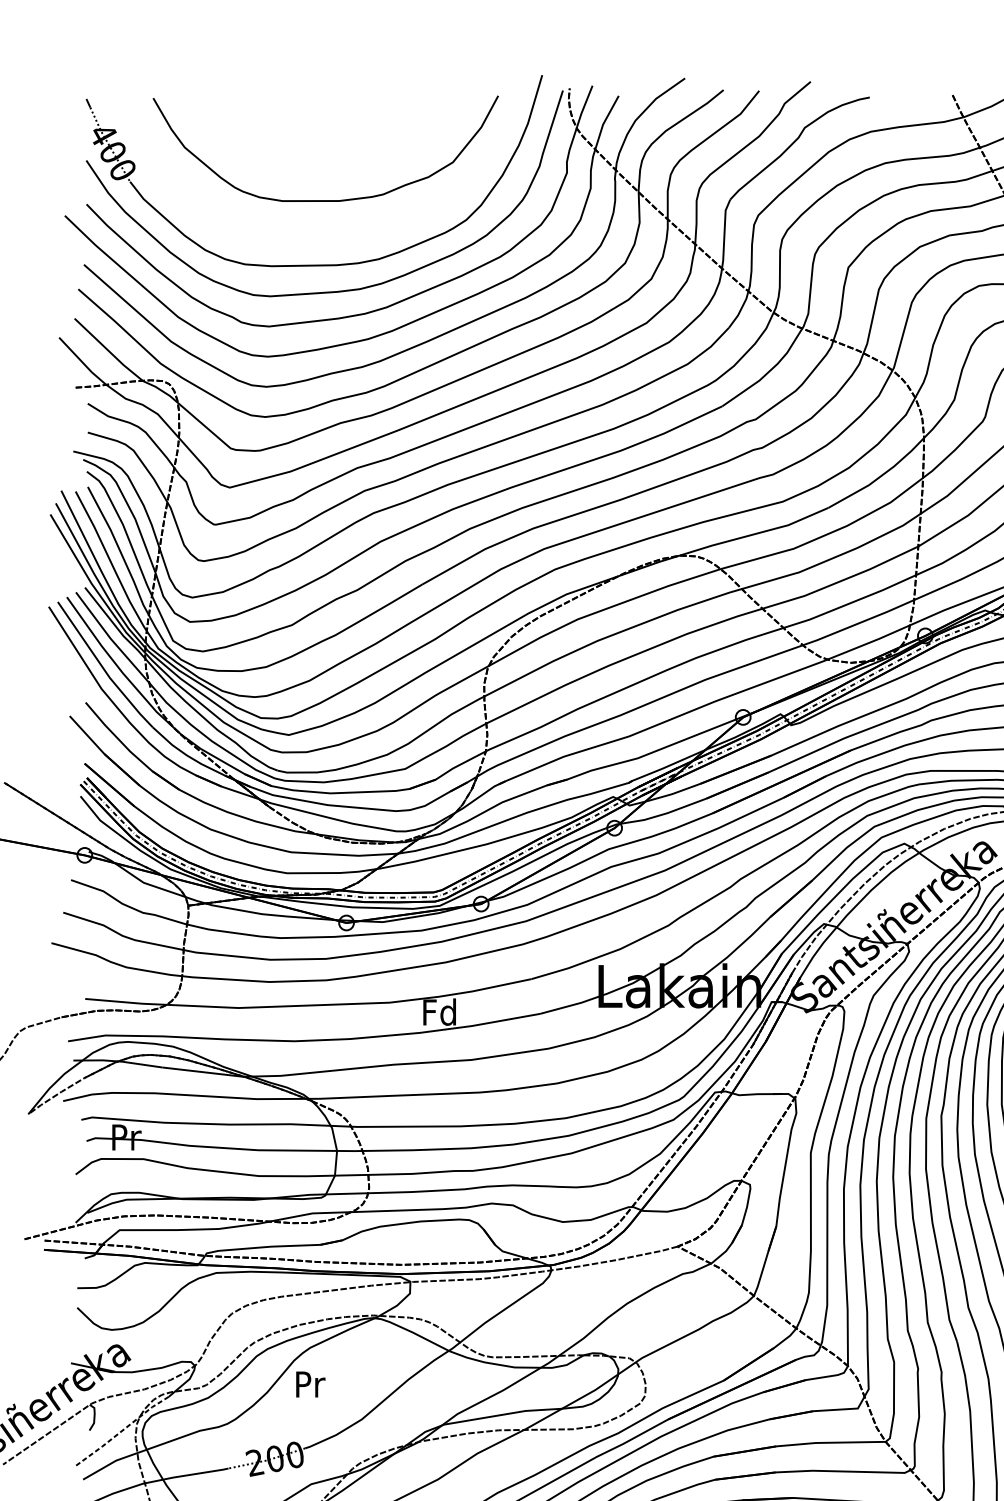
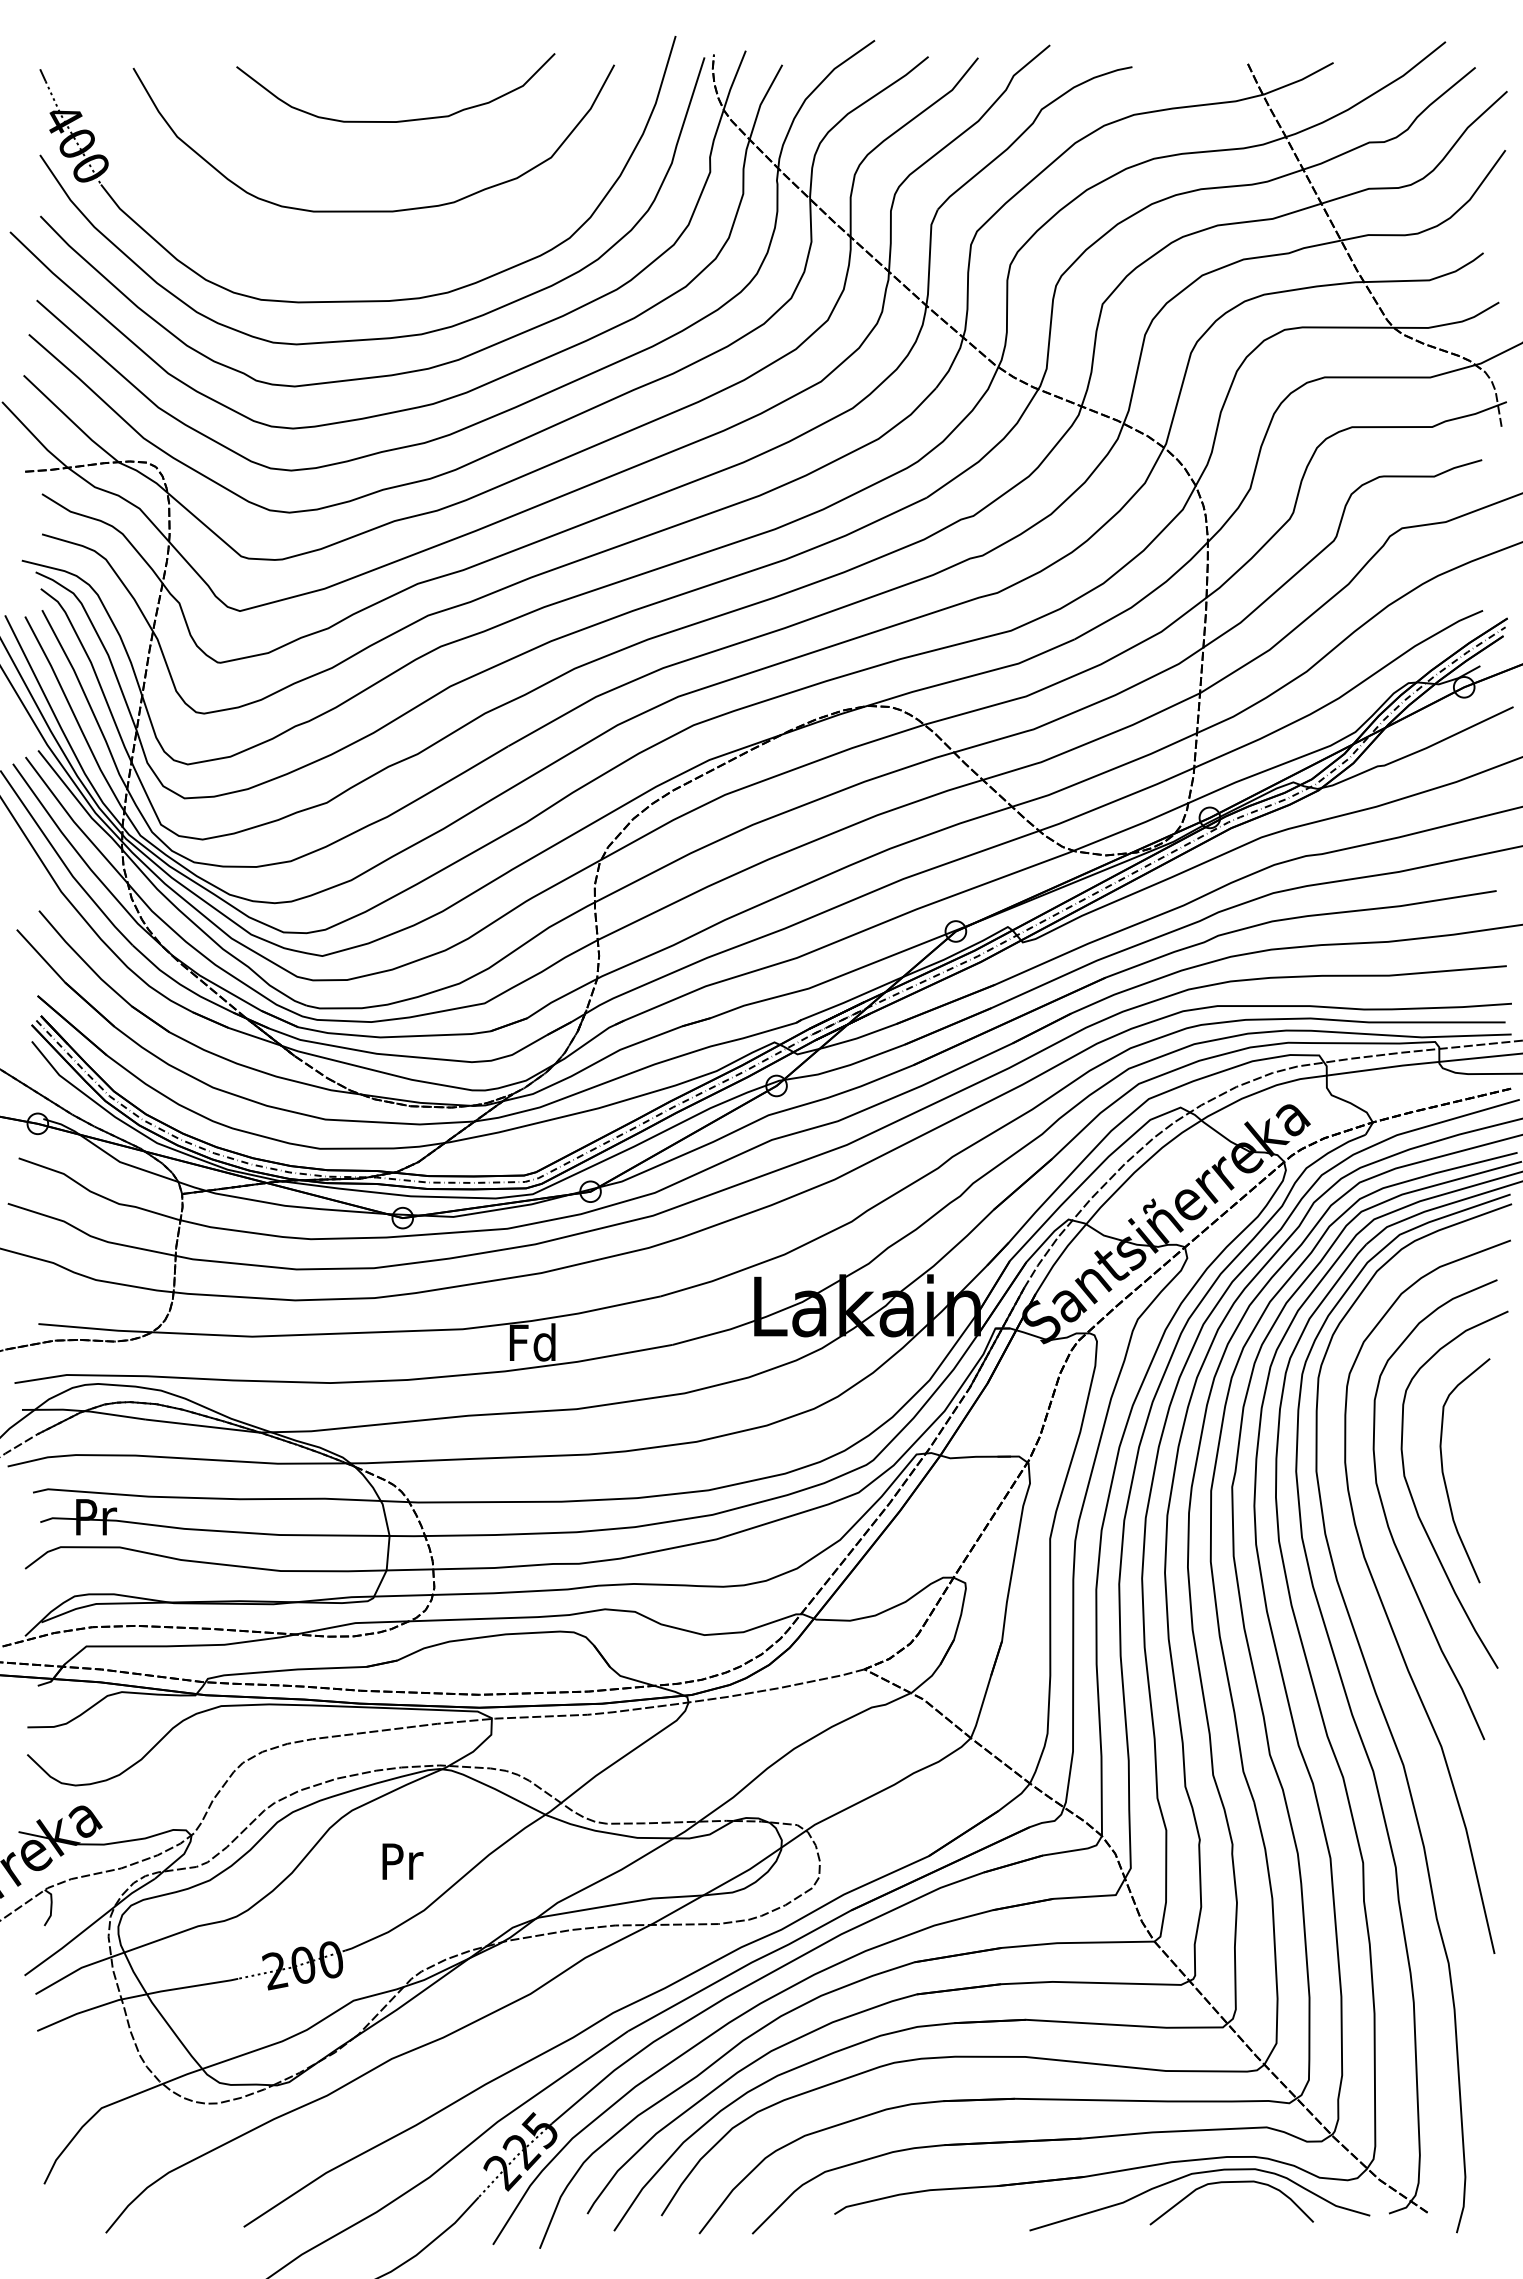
curve: (343, 135) -> (398, 120), added
text: (310, 1384) -> (402, 1861), moved
line: (121, 1431) -> (89, 1926), dashed -> solid

